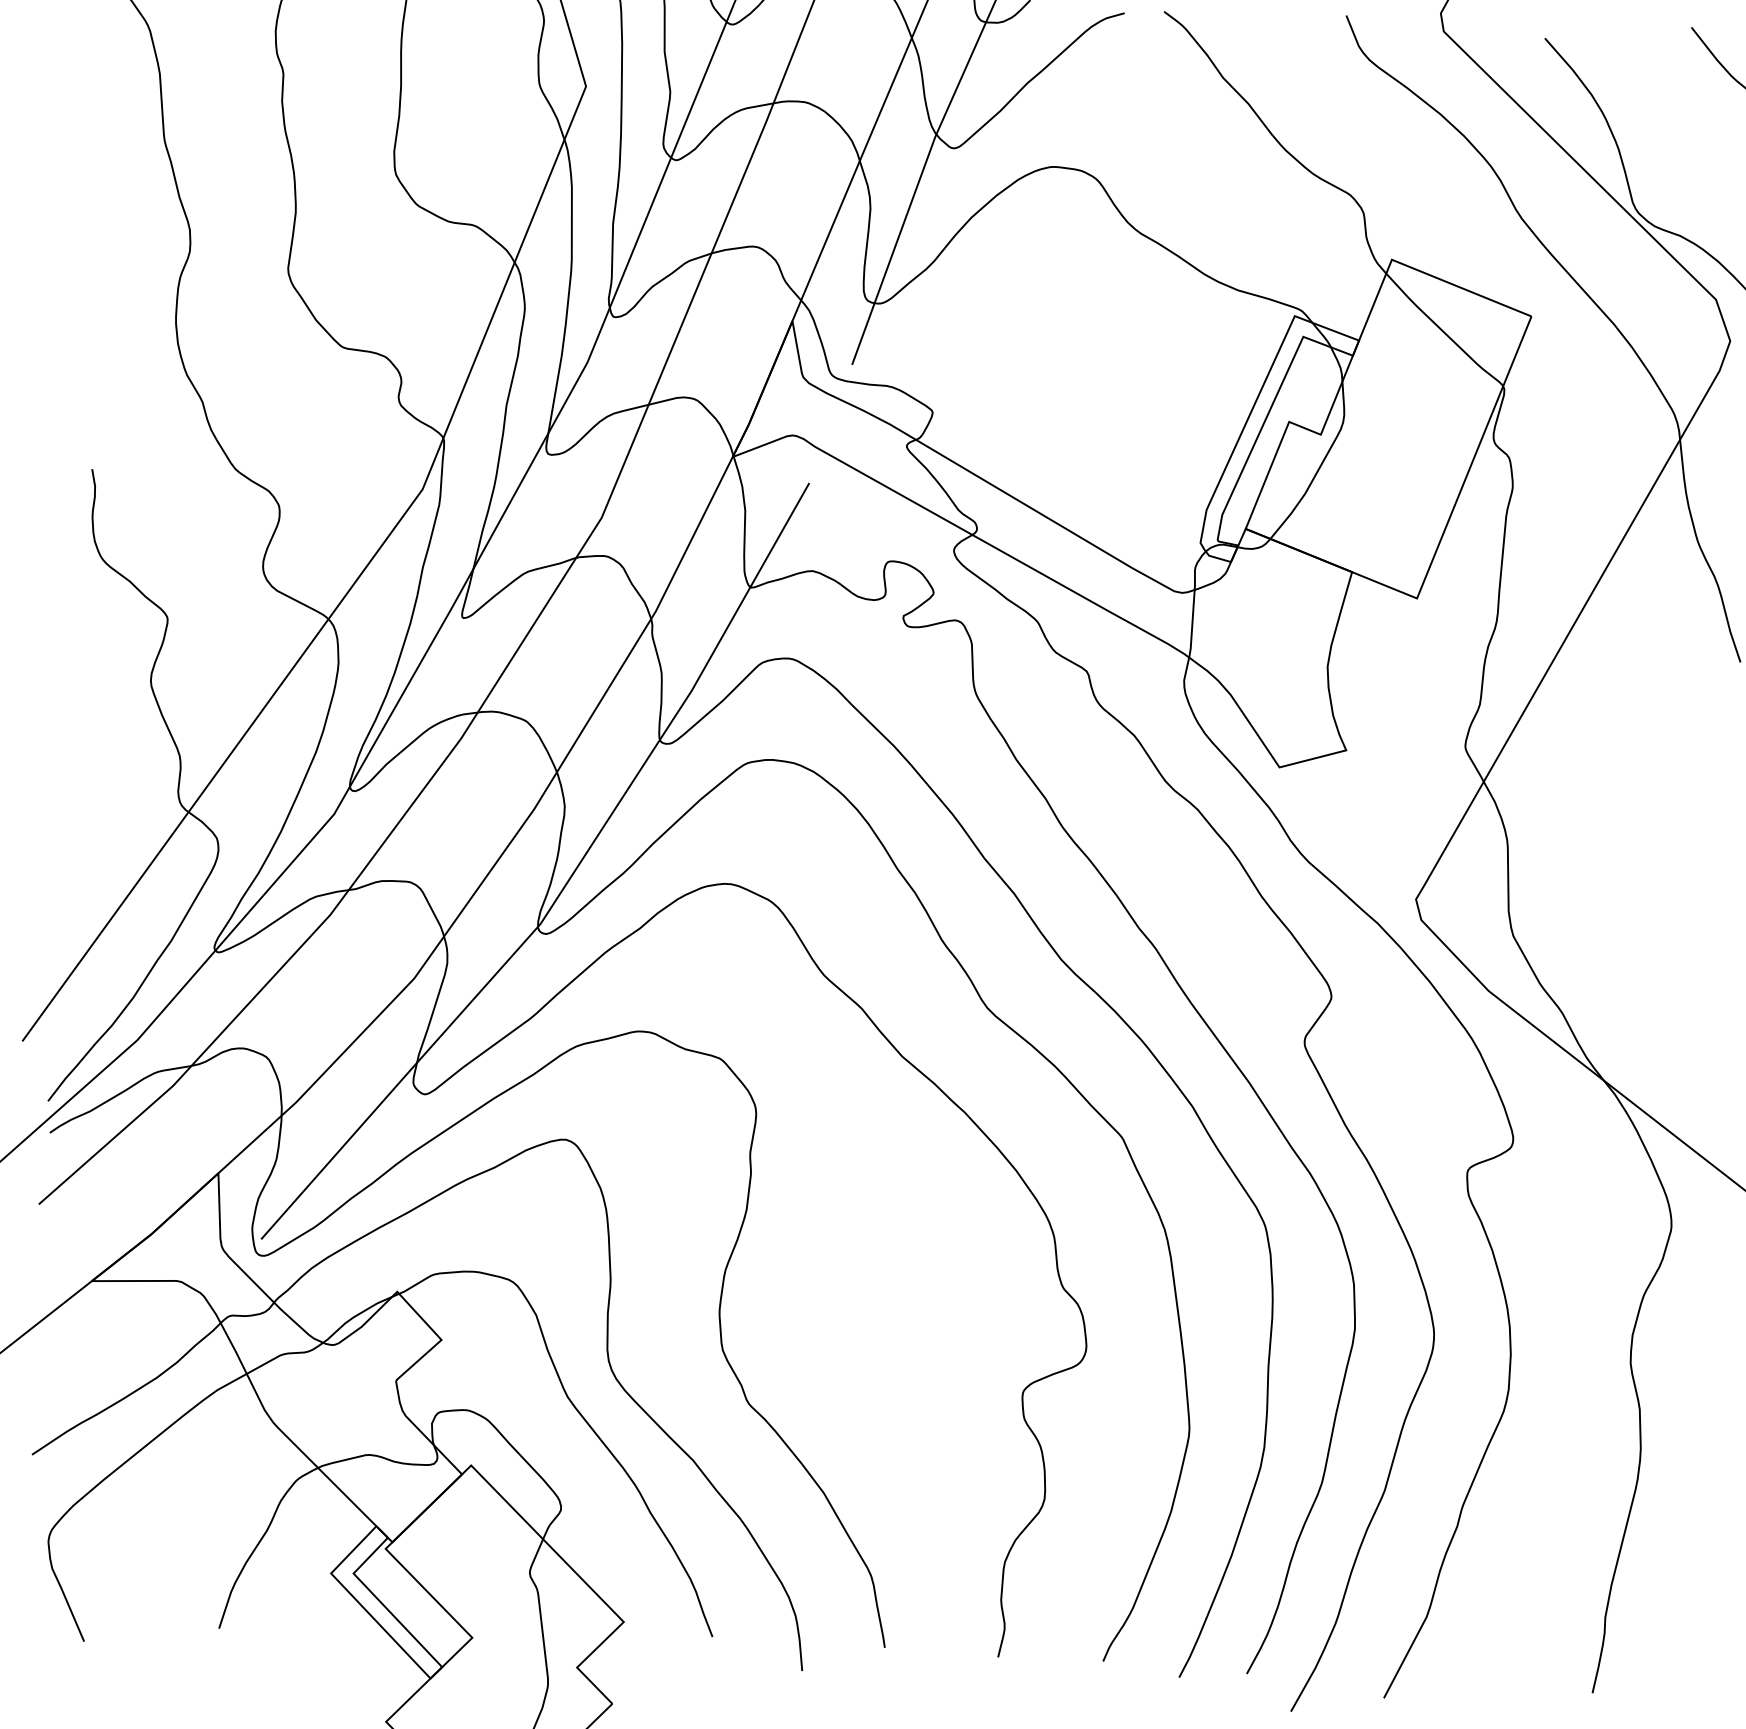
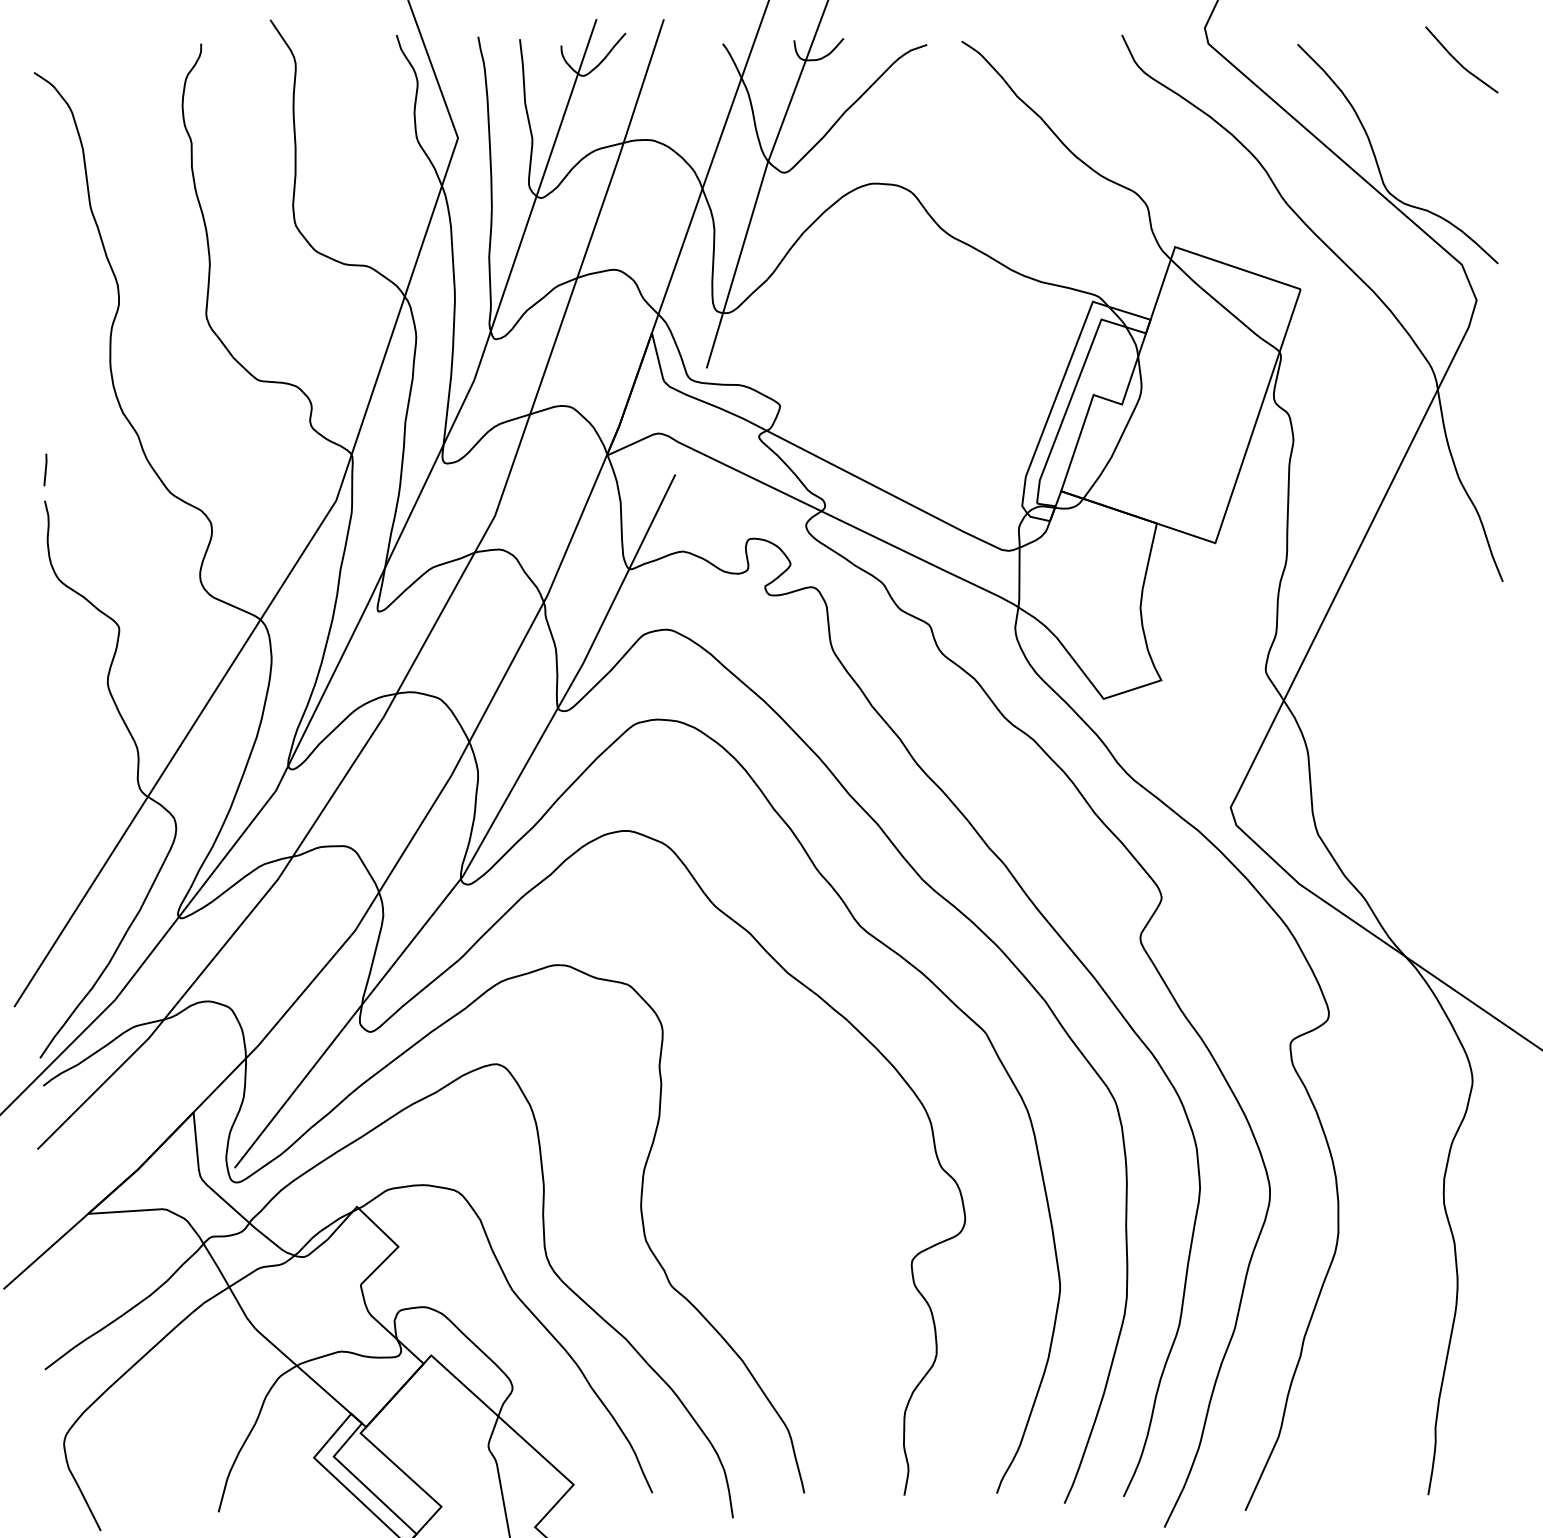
line: (95, 433) -> (45, 469), added

